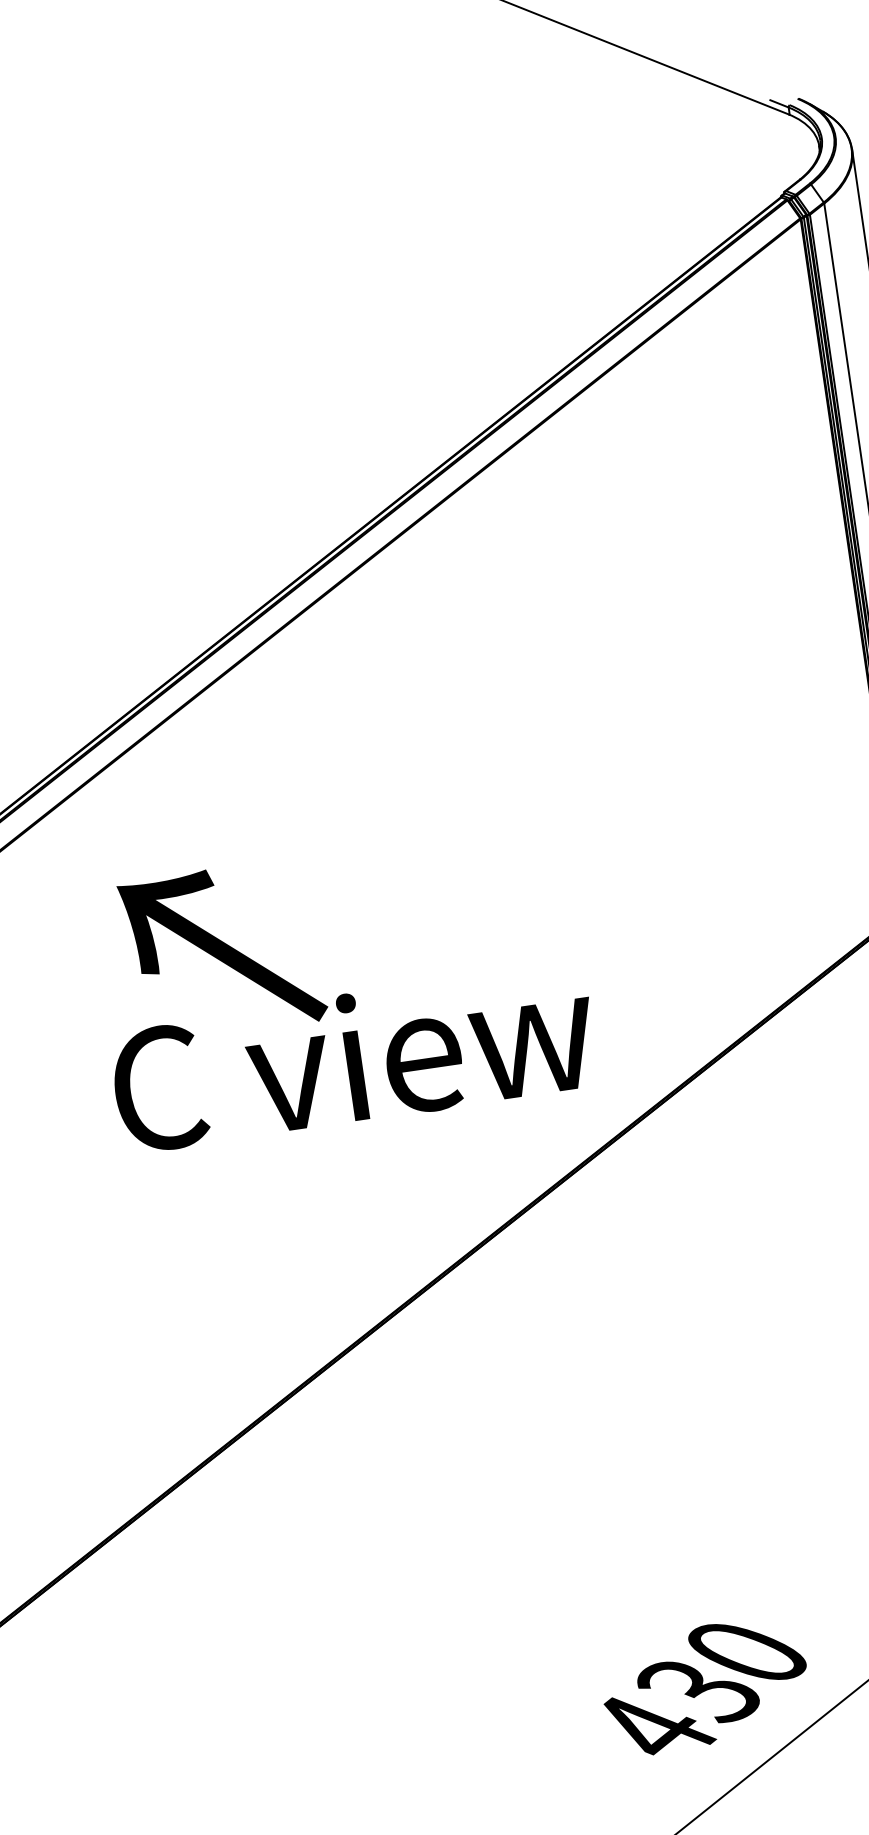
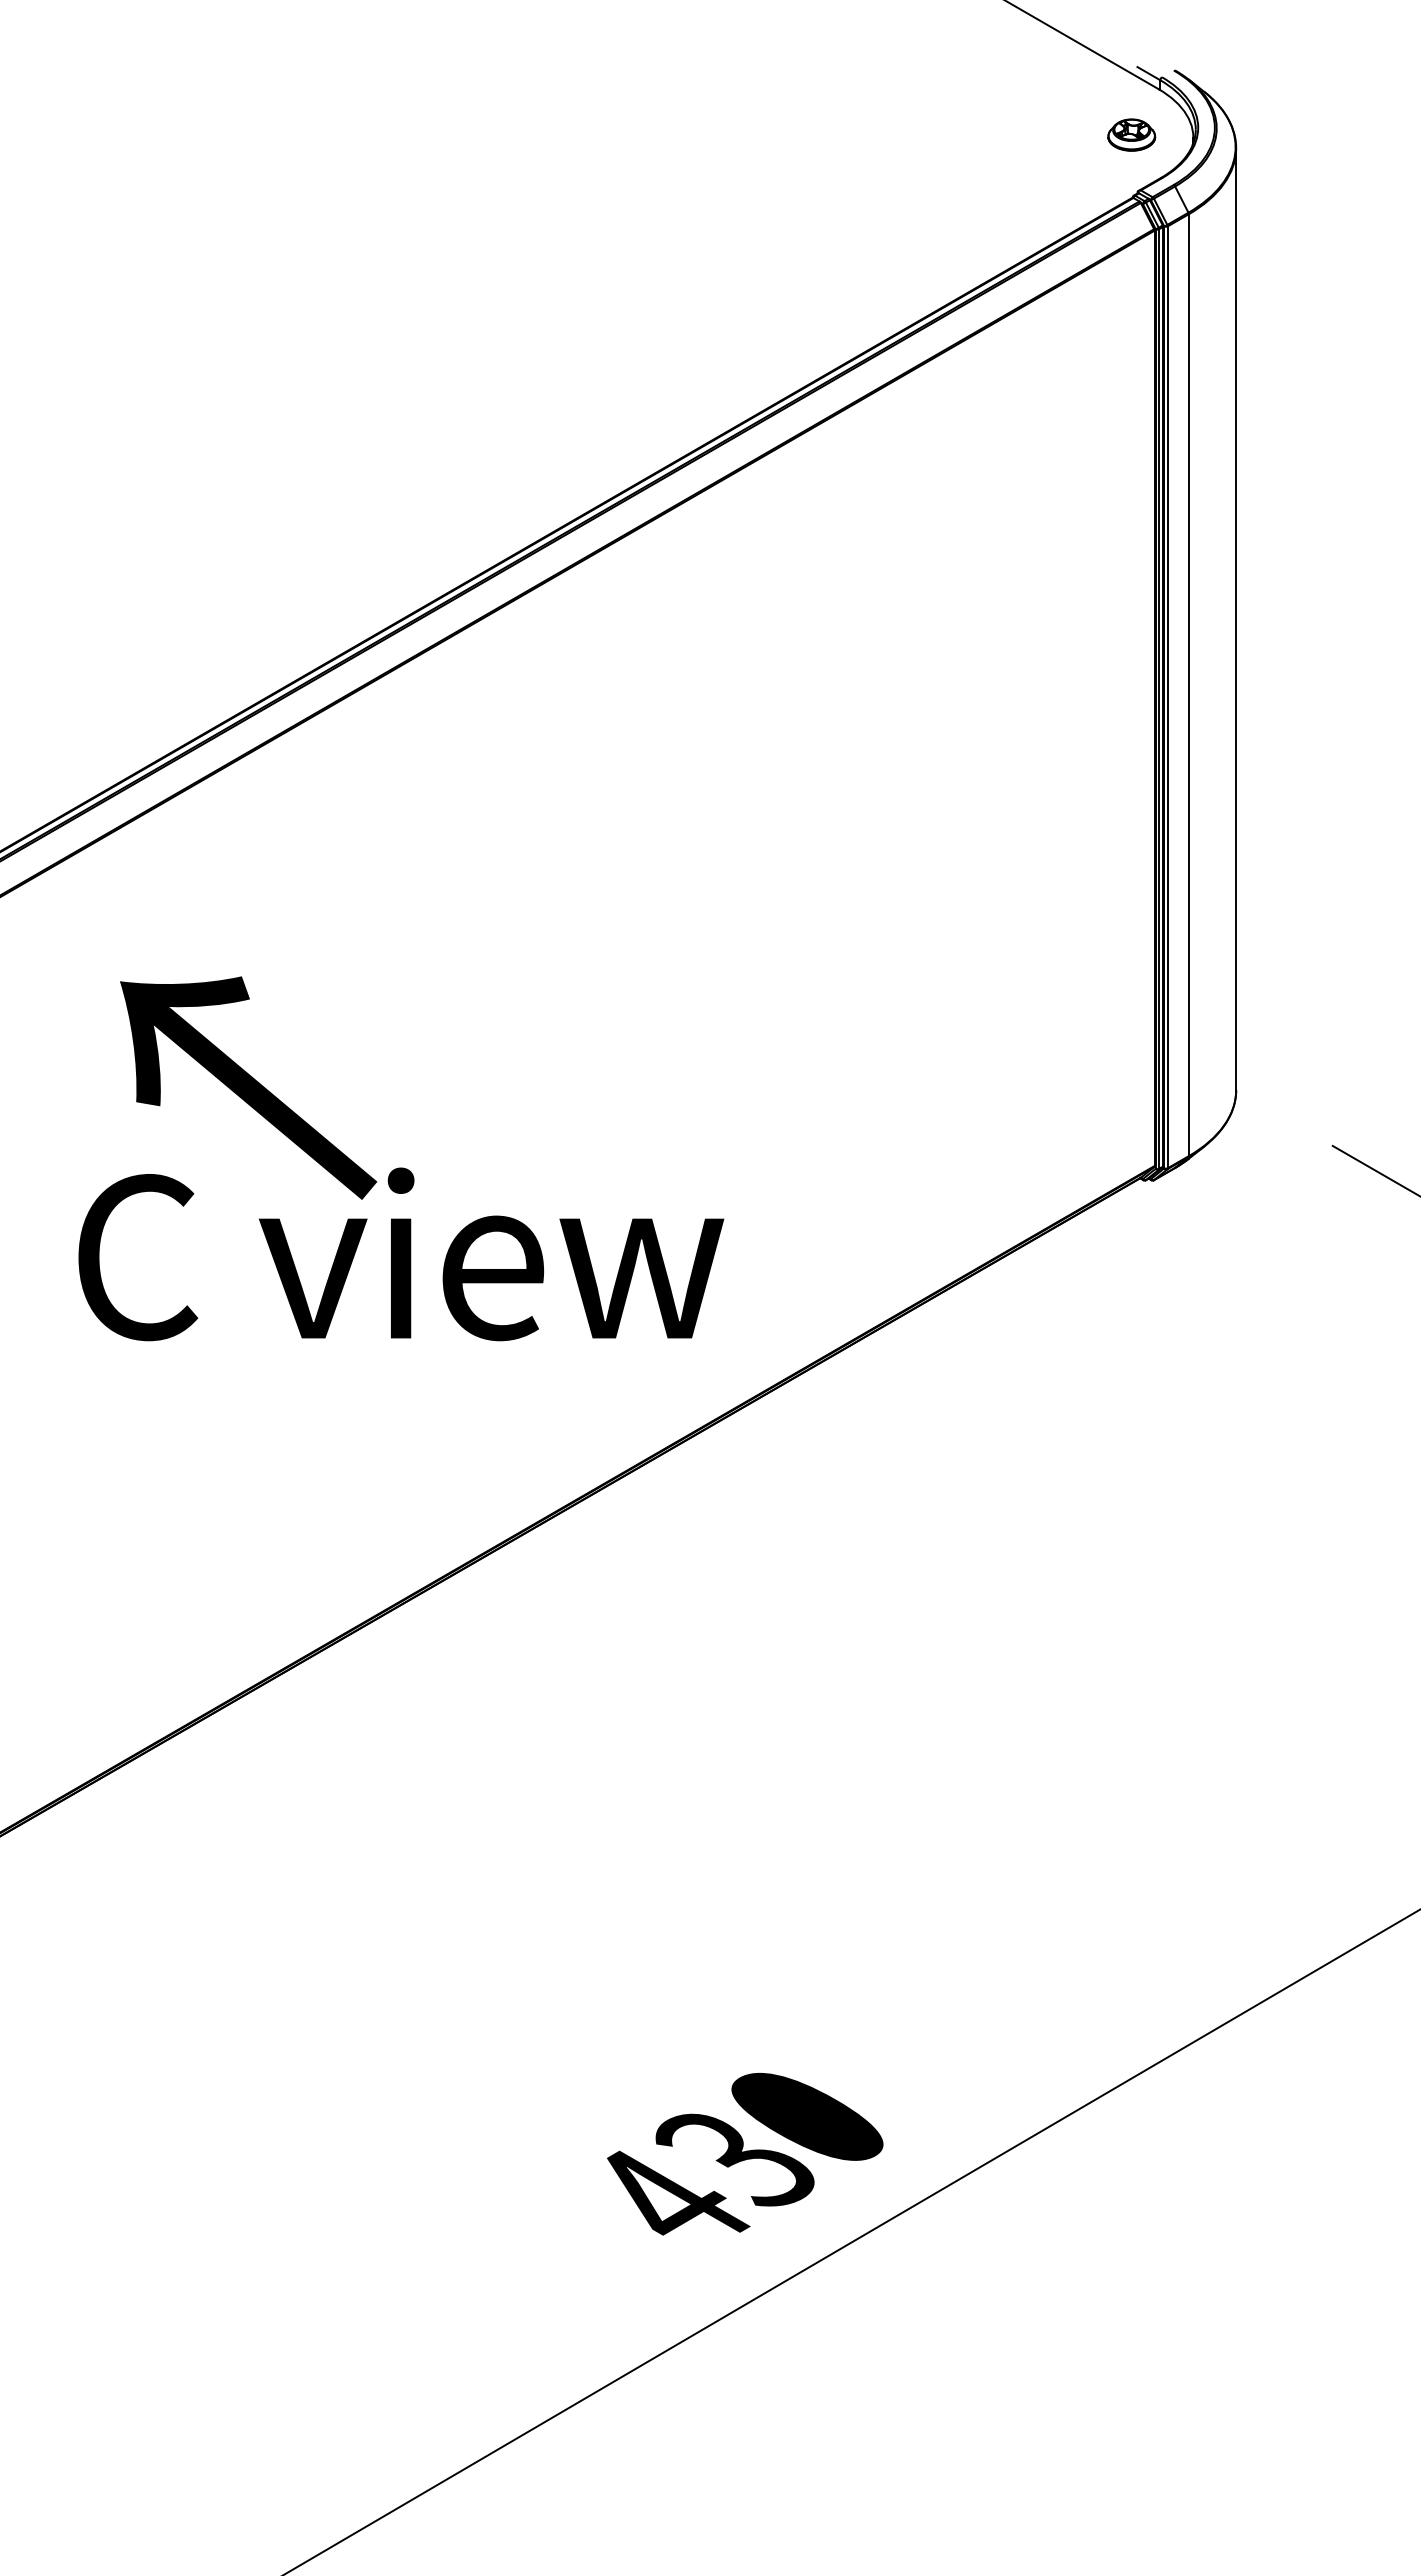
part: (773, 150) -> (1131, 134), added

